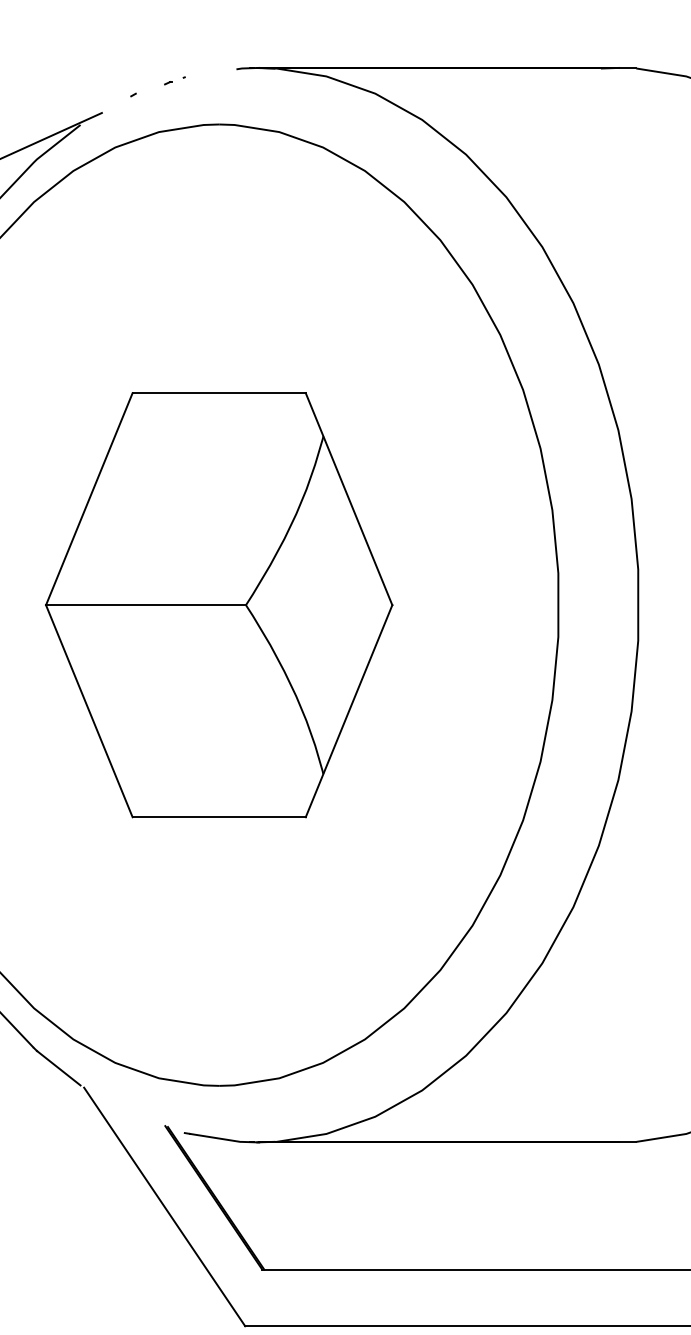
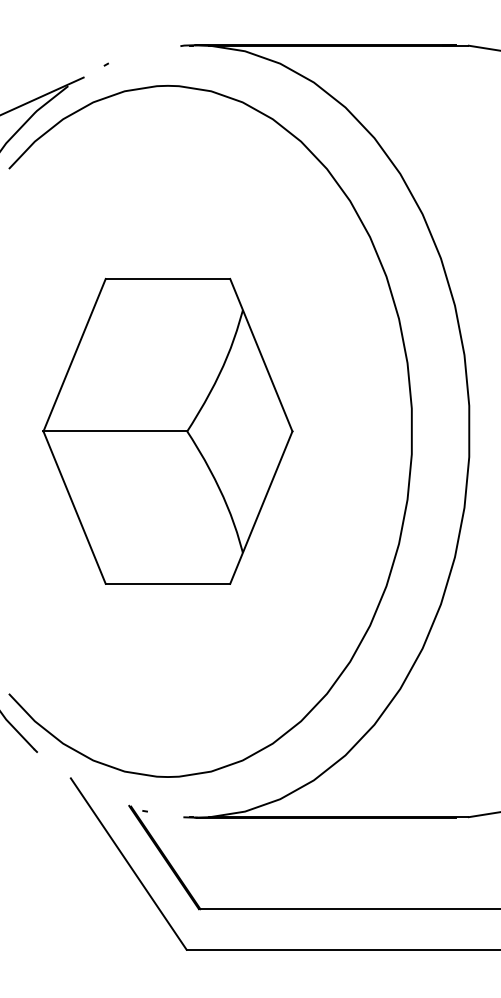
part: (175, 79) -> (136, 53), removed
line: (58, 1068) -> (52, 764), removed
line: (215, 1137) -> (165, 814), removed

